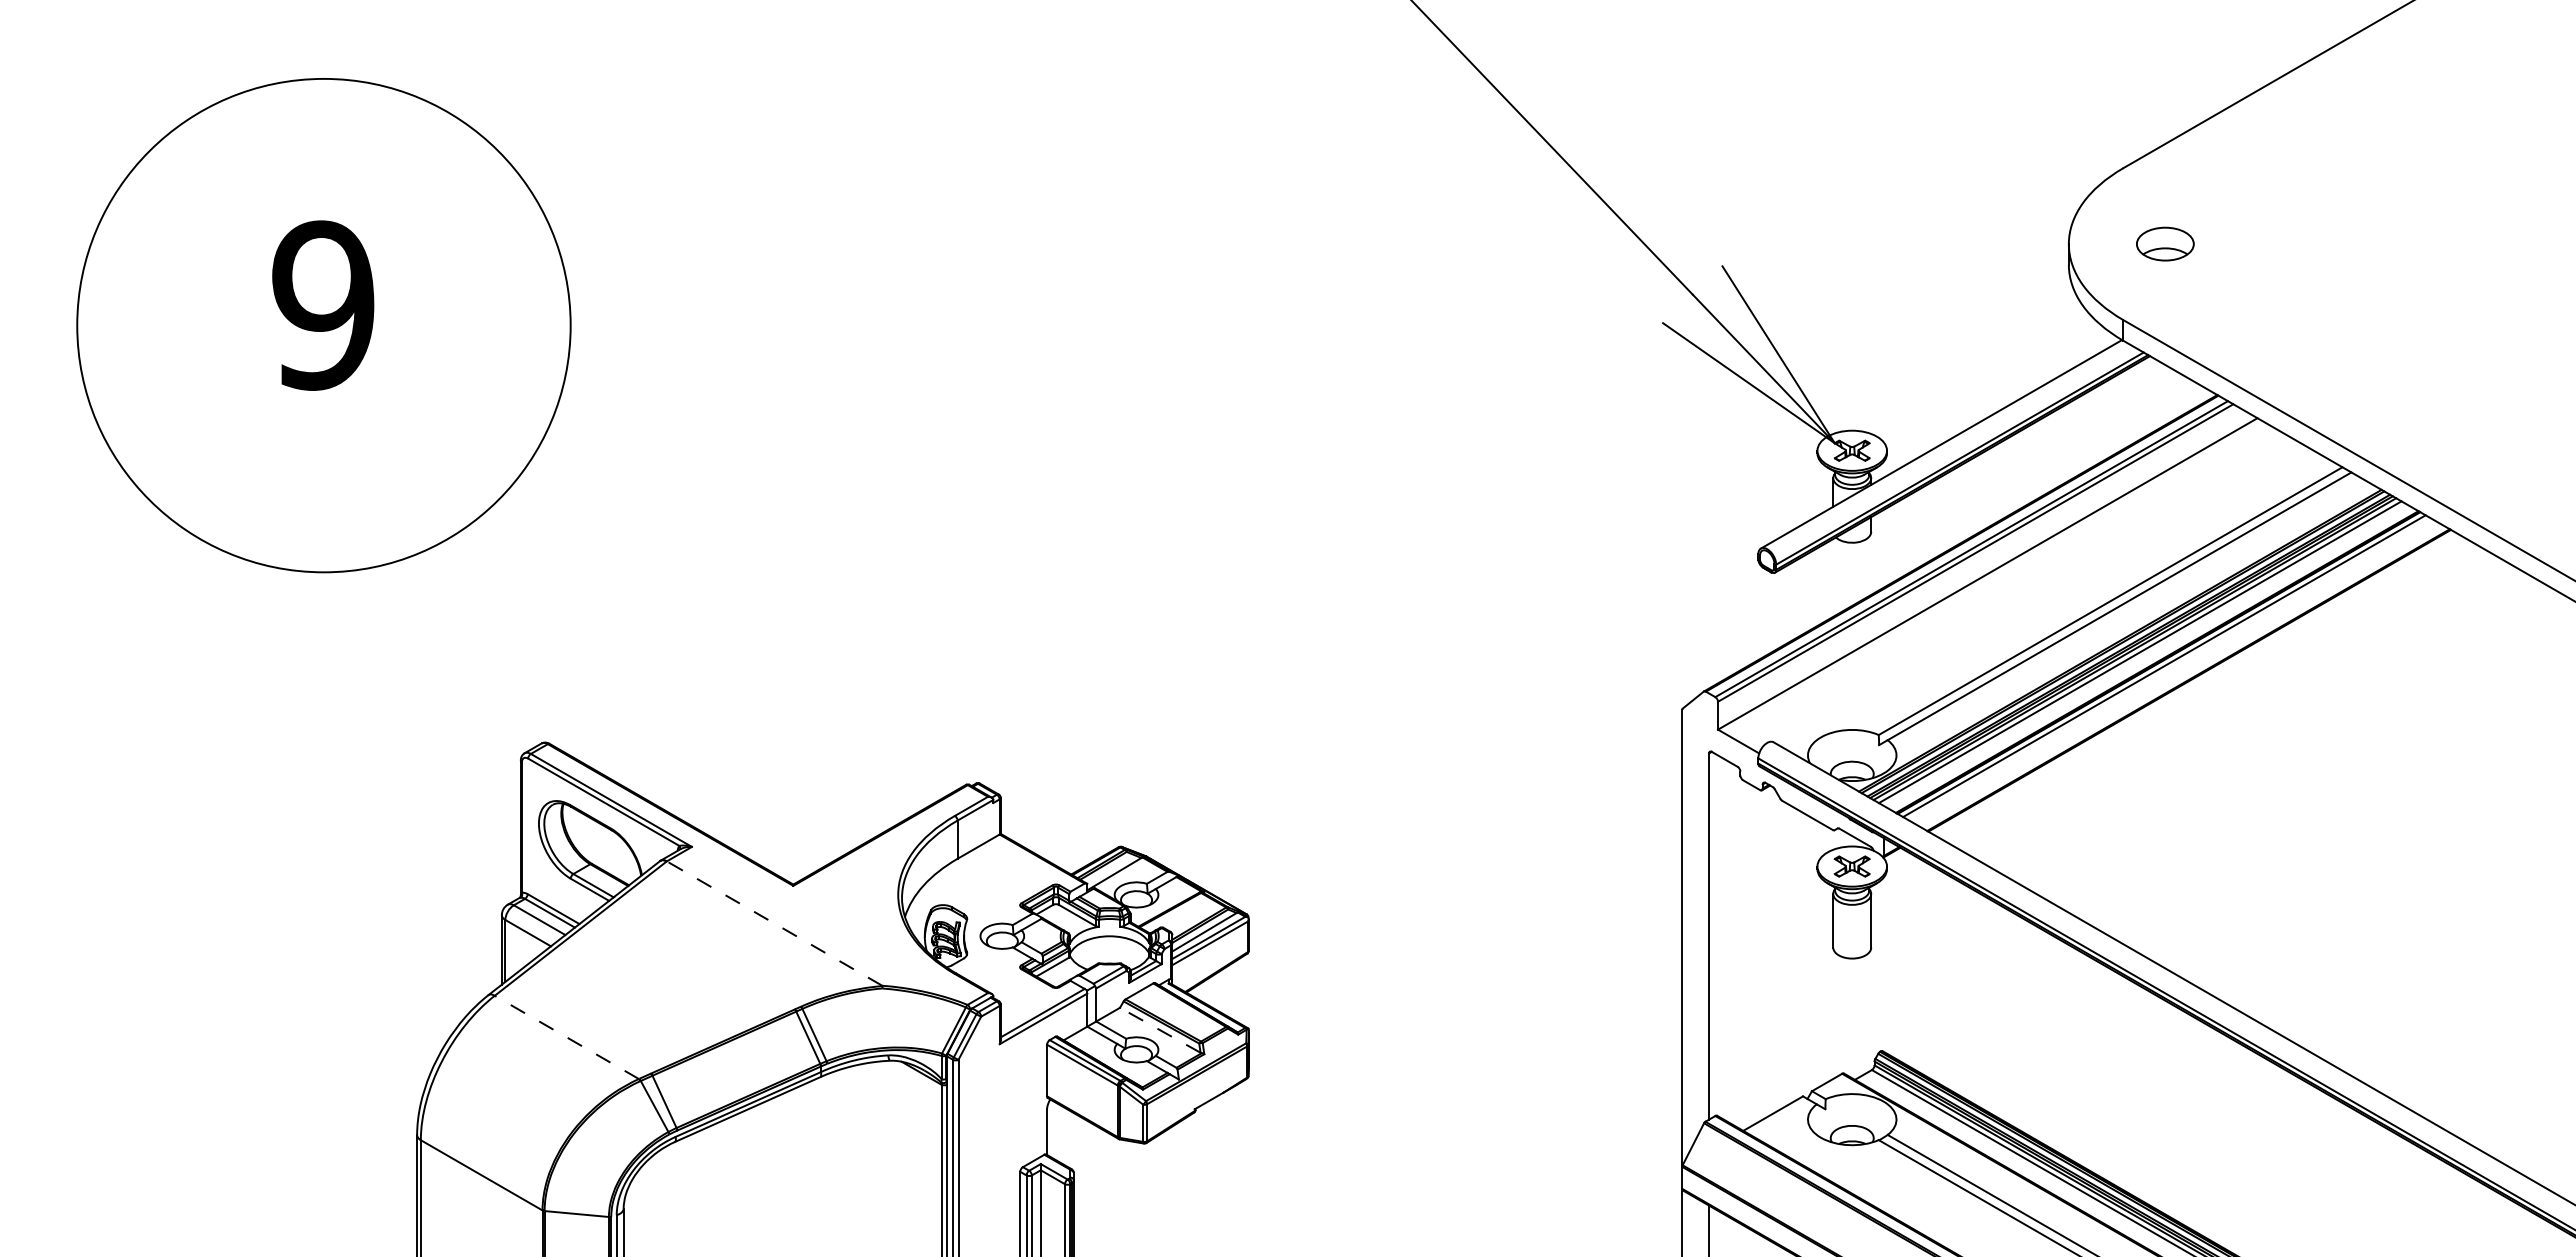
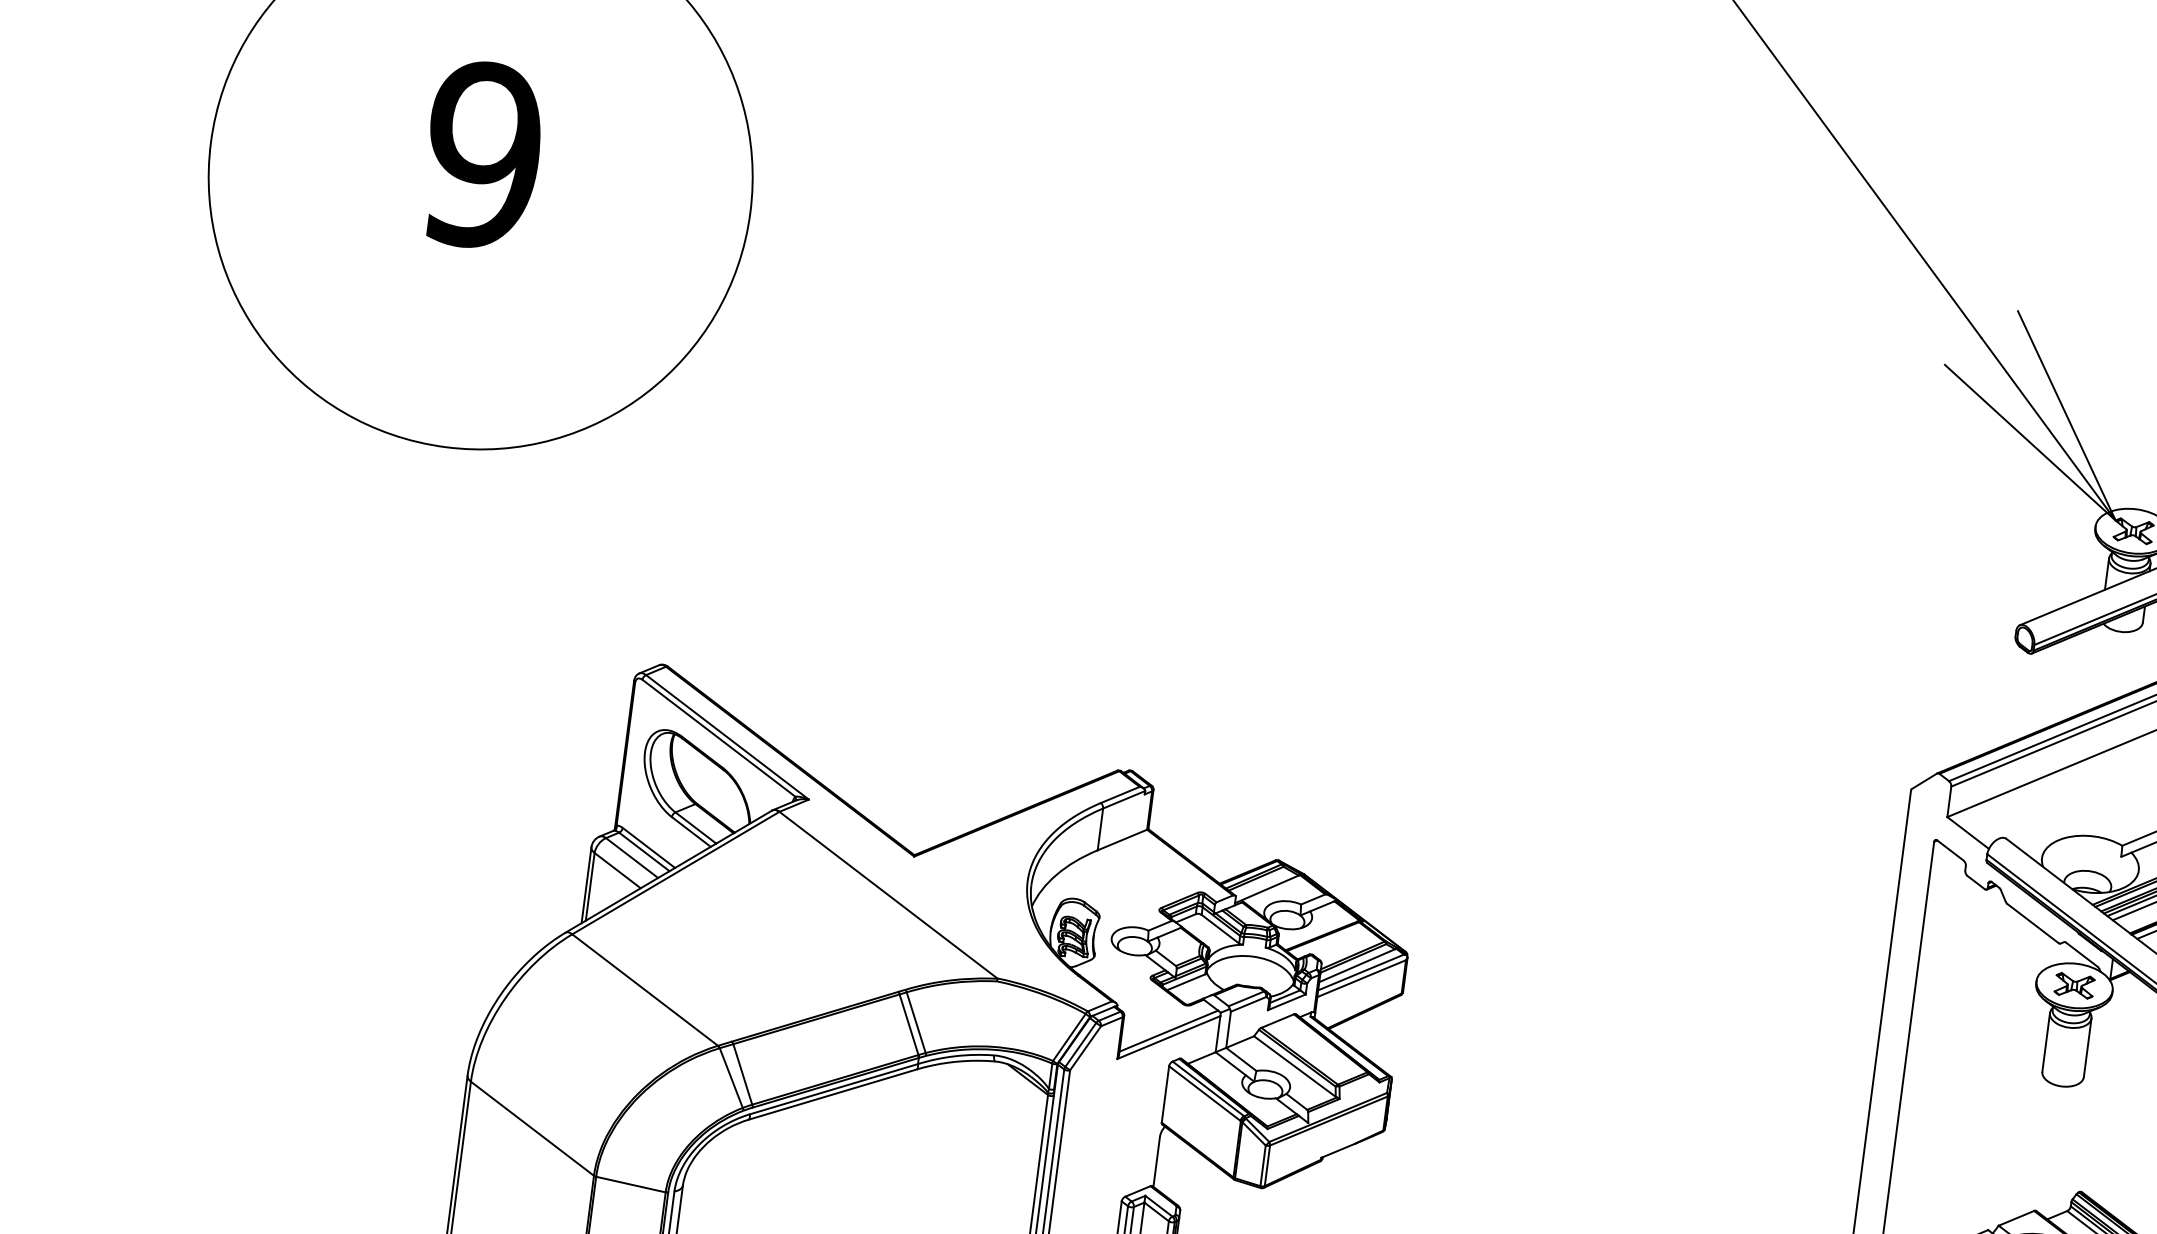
line: (774, 923) -> (888, 895), dashed -> solid
line: (1159, 1030) -> (1294, 1066), dashed -> solid
line: (566, 1037) -> (644, 990), dashed -> solid

